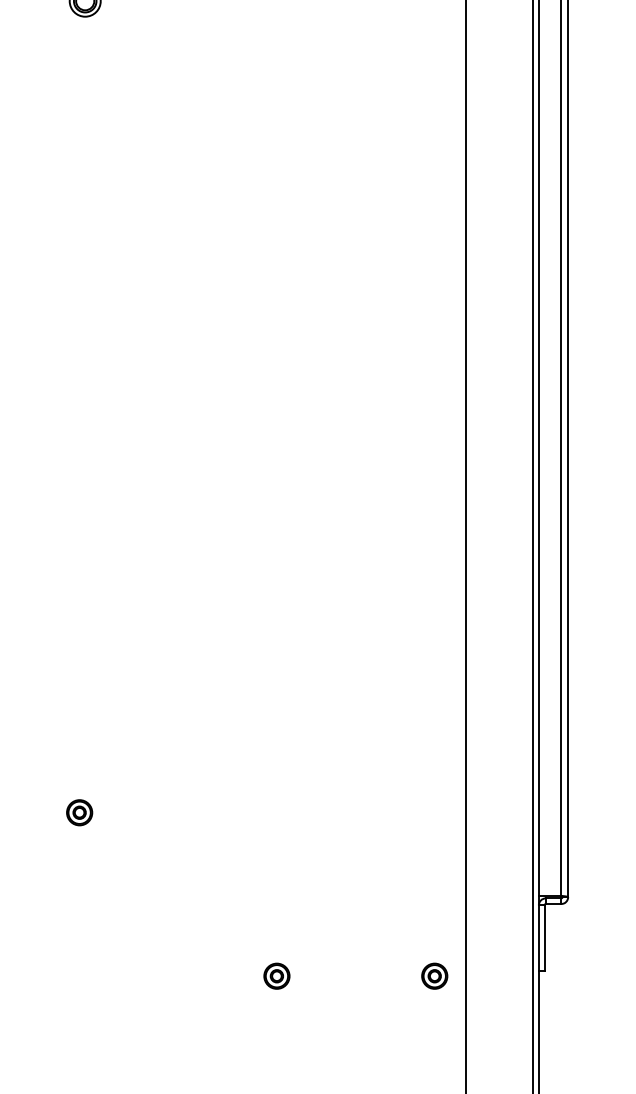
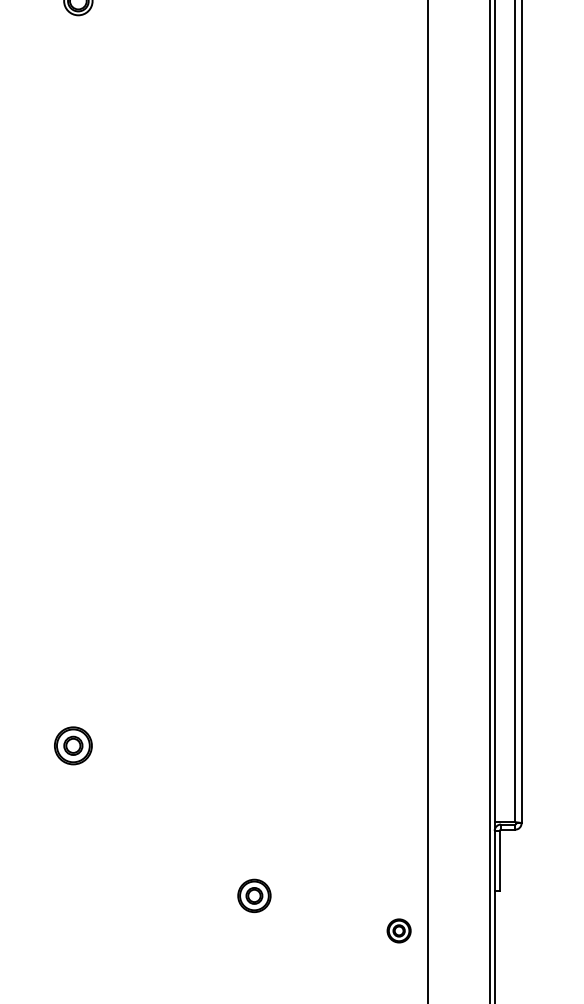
part: (78, 812) -> (72, 745), size x1.6
part: (276, 975) -> (253, 895), size x1.4
part: (434, 975) -> (398, 930), moved

